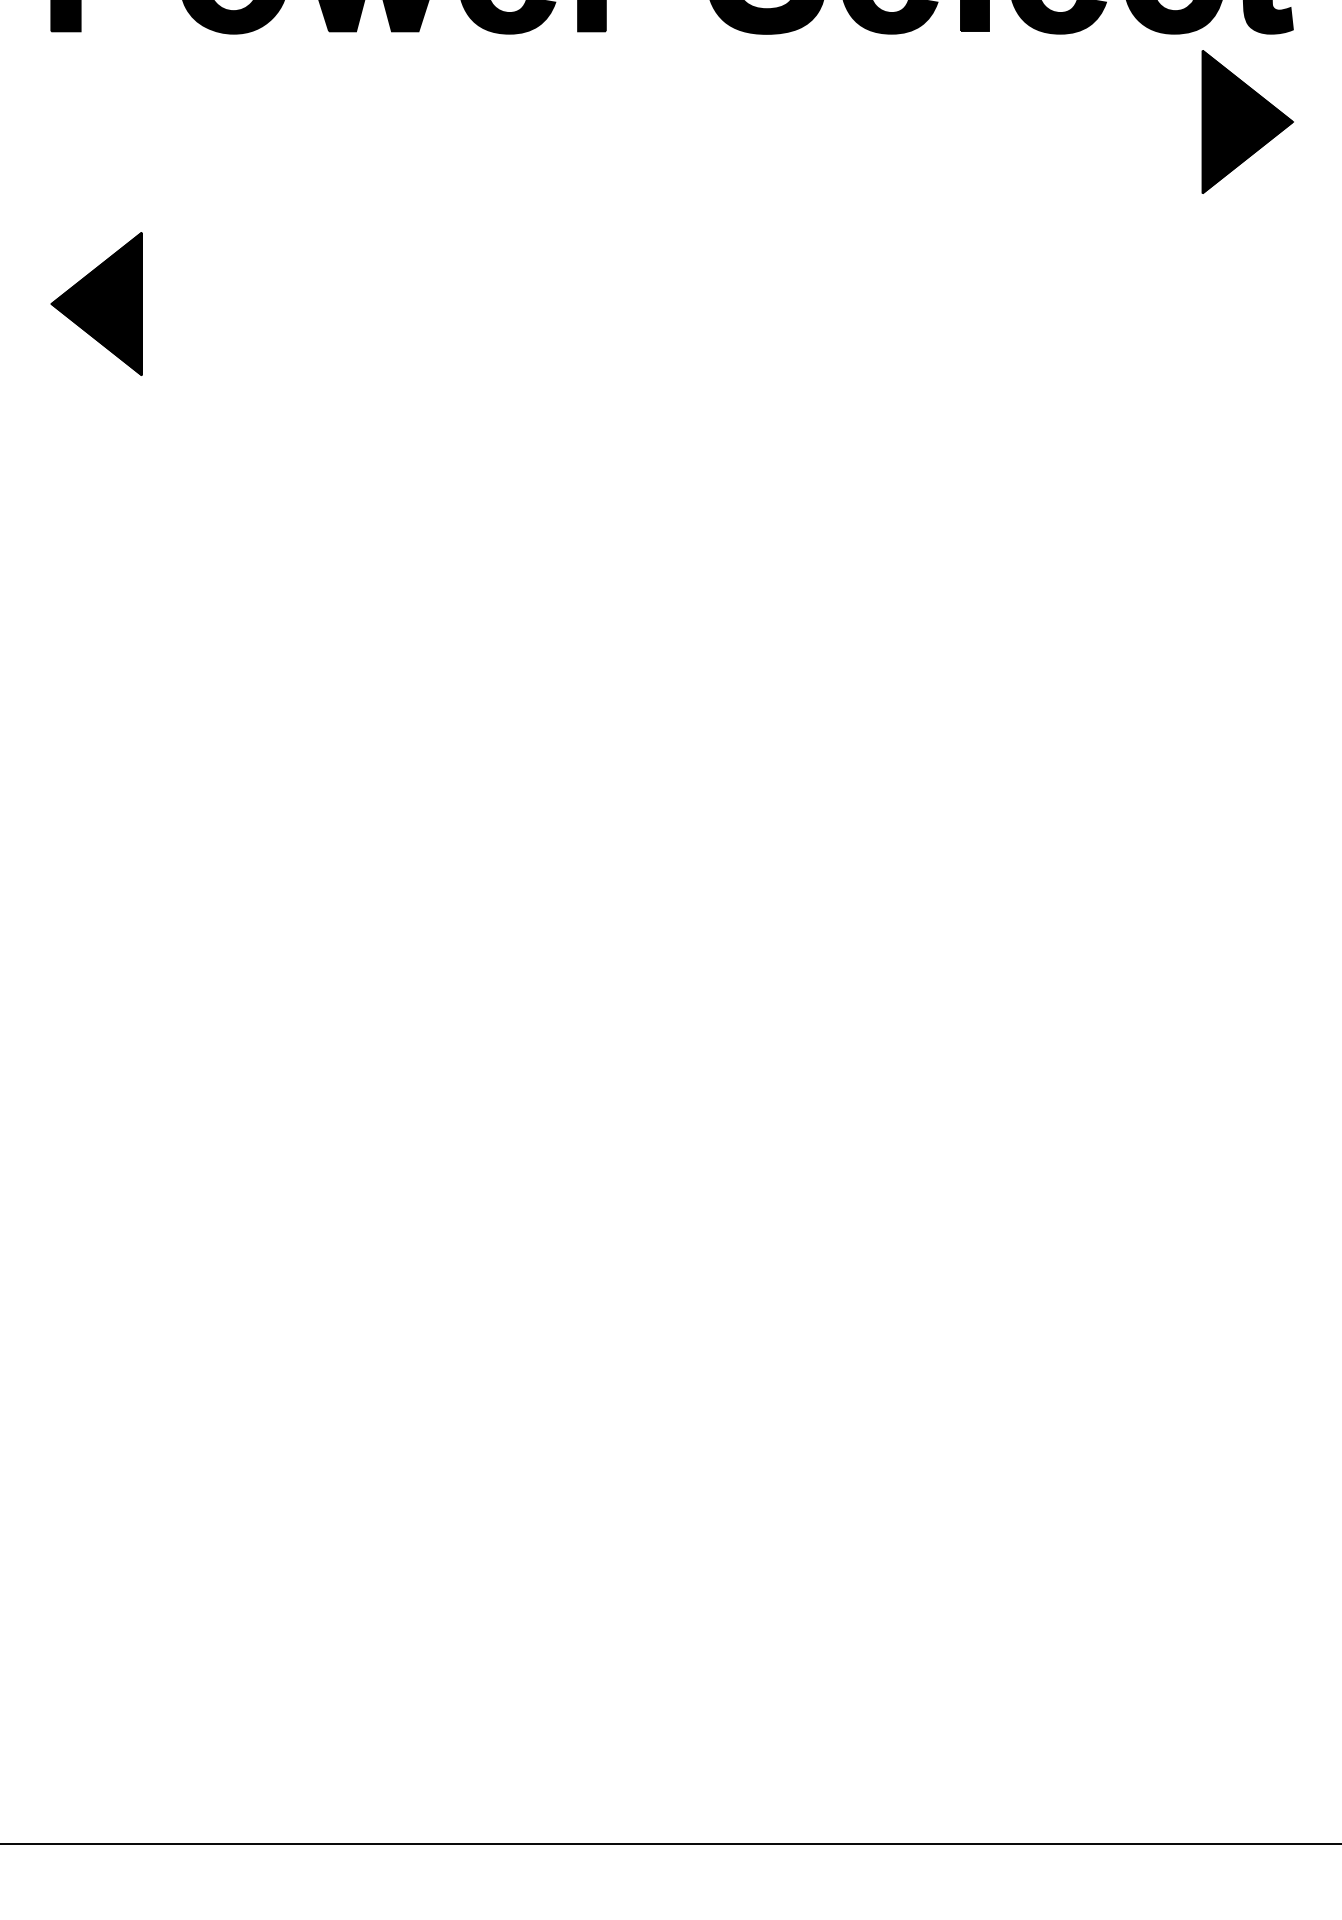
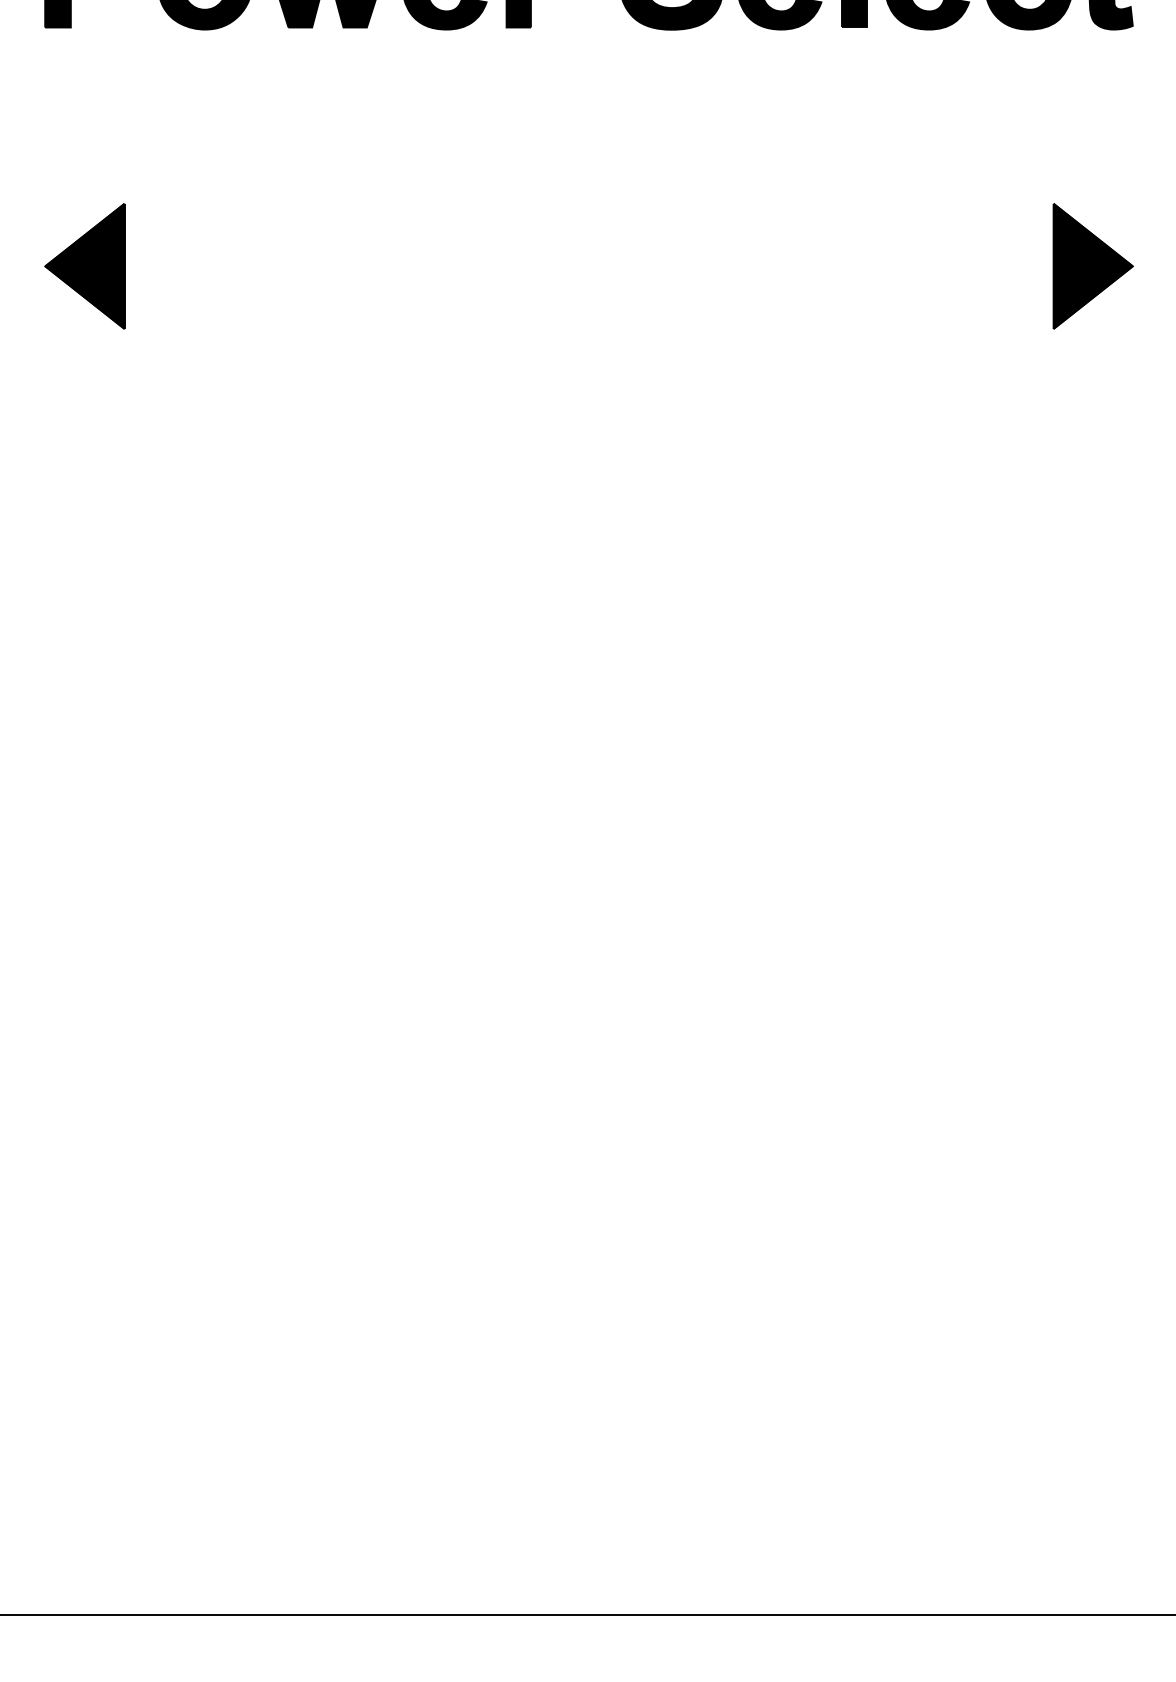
part: (1247, 121) -> (1093, 265), moved

